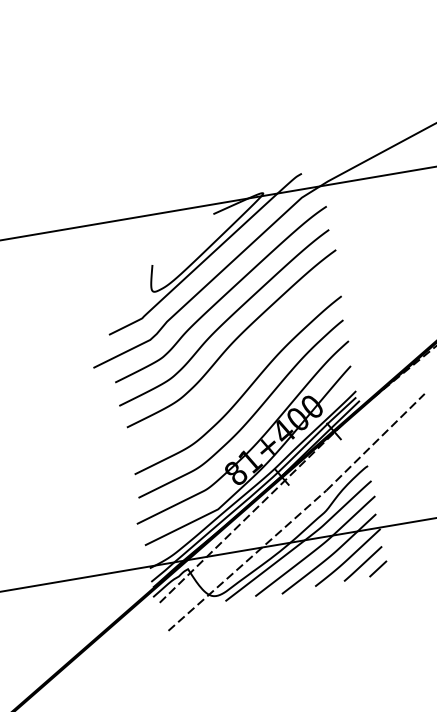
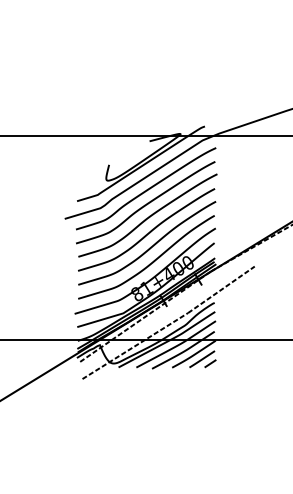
curve: (238, 365) -> (149, 231), added

